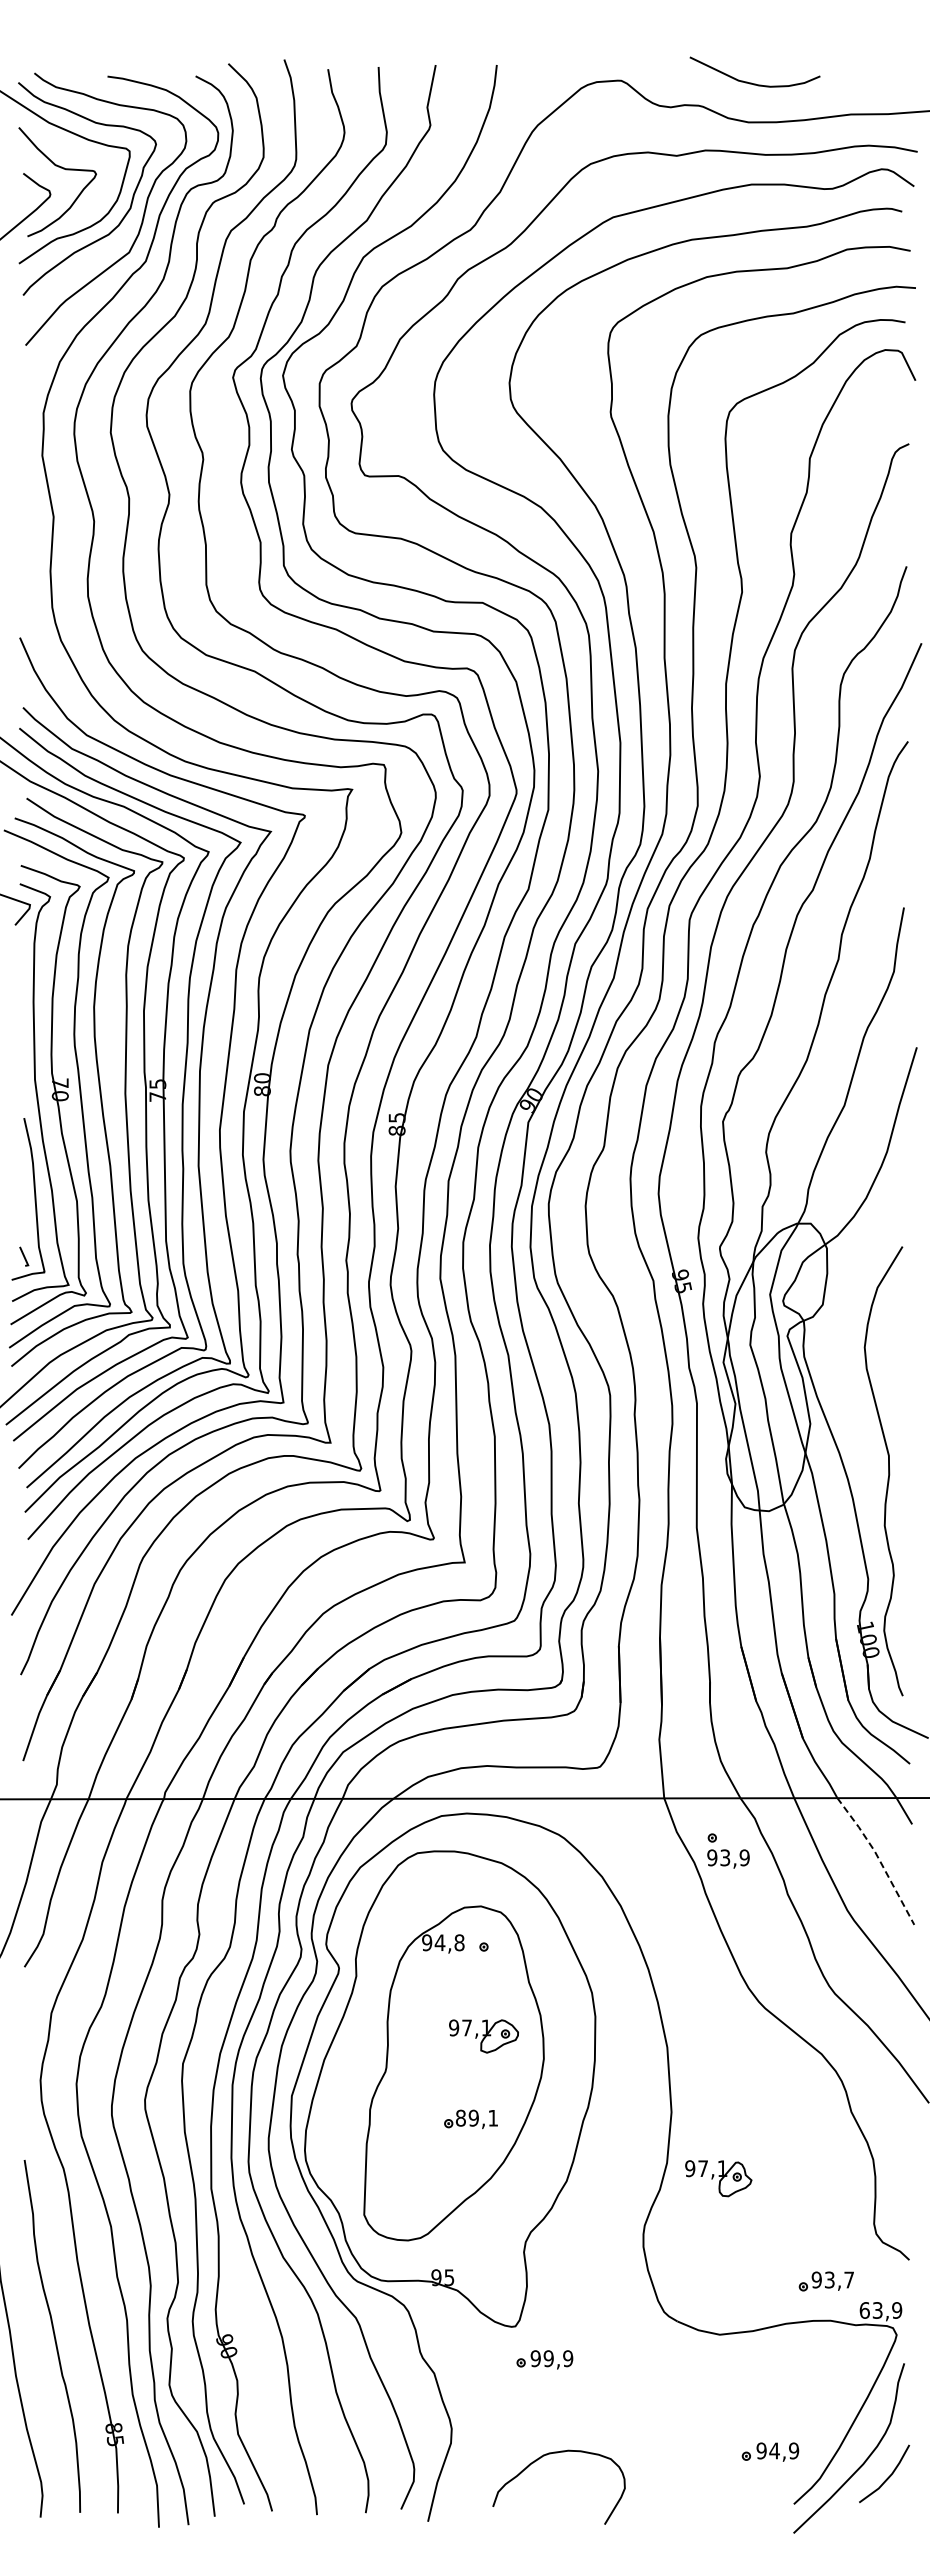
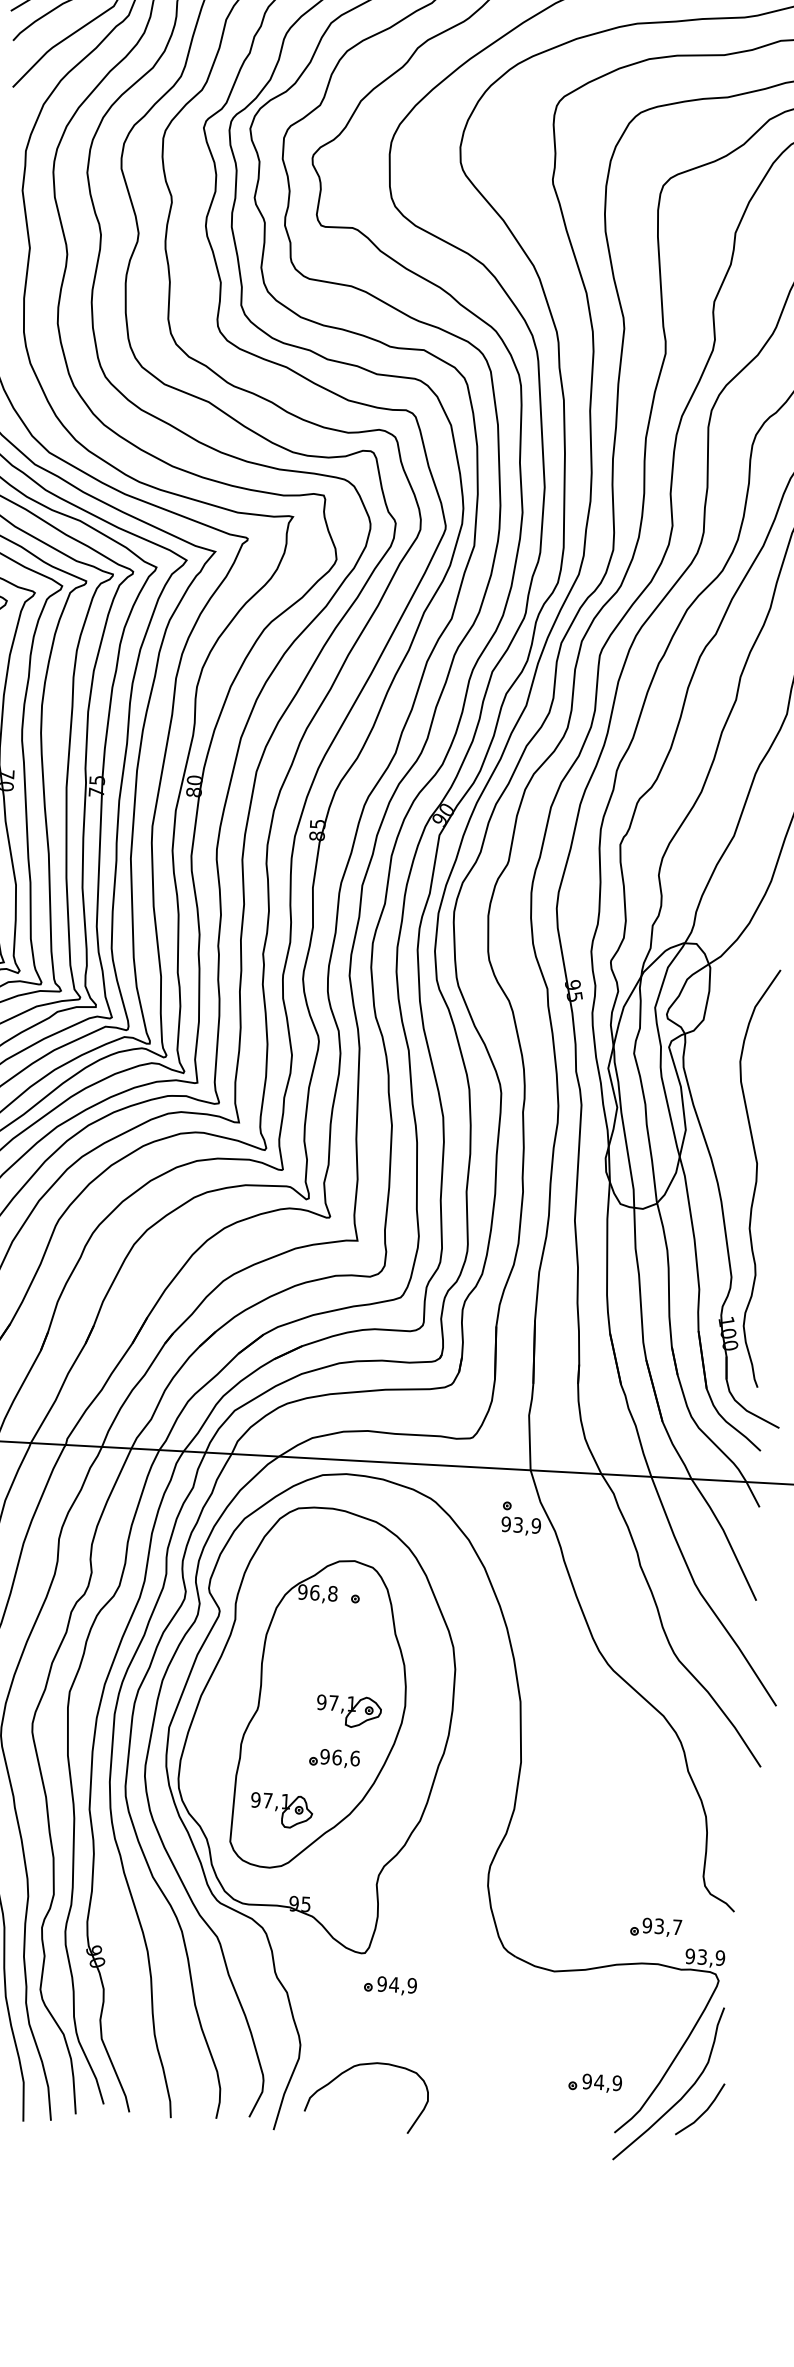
part: (728, 1850) -> (521, 1518), moved
line: (878, 1858) -> (726, 1537), dashed -> solid
text: (439, 1942) -> (314, 1592), 94,8 -> 96,8
part: (483, 2036) -> (348, 1711), moved
text: (476, 2117) -> (339, 1757), 89,1 -> 96,6
part: (718, 2178) -> (281, 1810), moved
text: (864, 2310) -> (690, 1956), 63,9 -> 93,9
text: (548, 2358) -> (393, 1984), 99,9 -> 94,9
curve: (541, 2458) -> (351, 2068), moved

